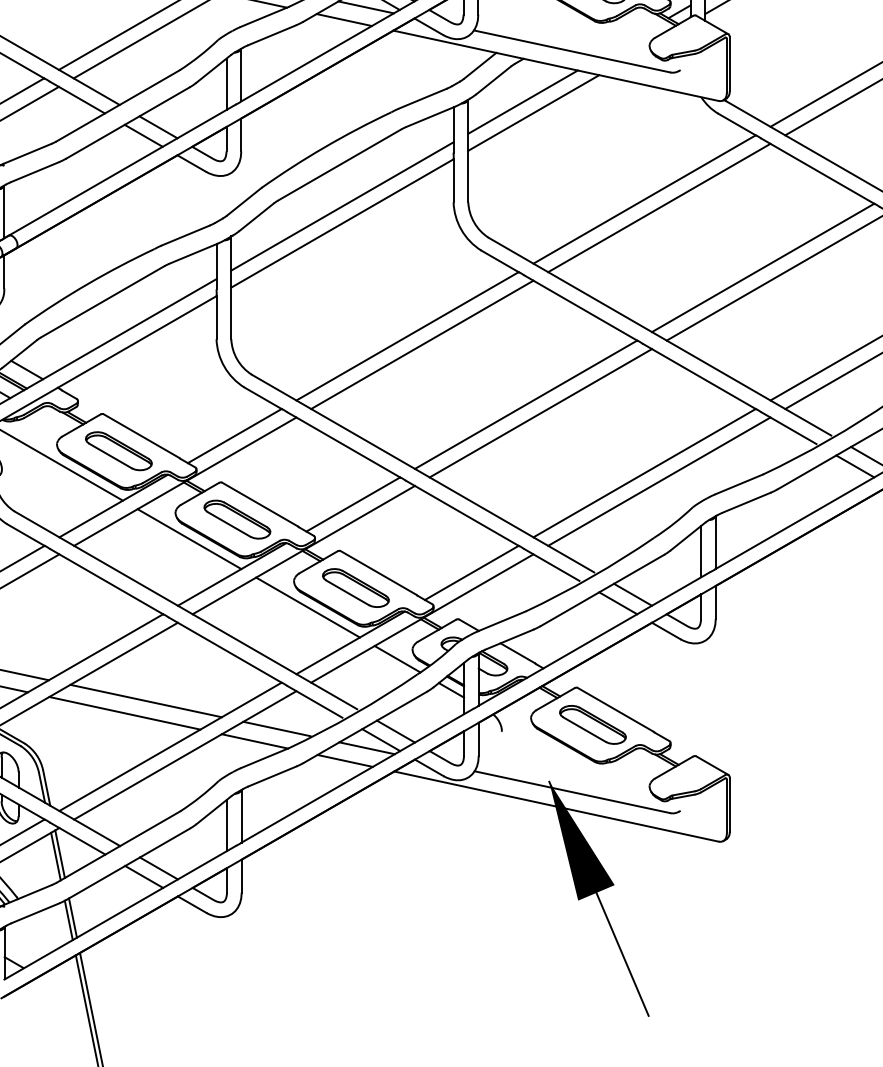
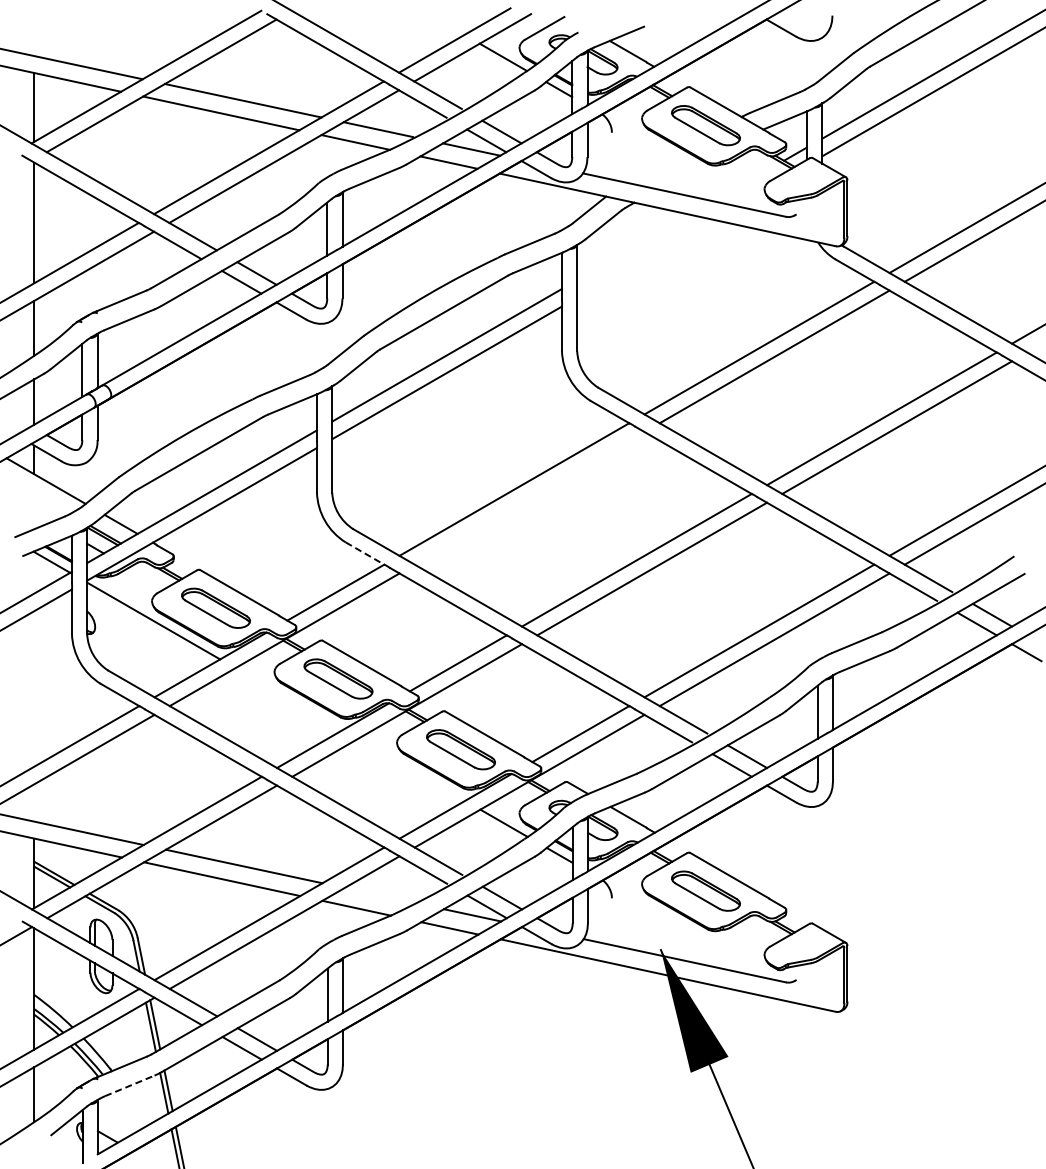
line: (522, 102) -> (633, 247), removed
line: (533, 112) -> (644, 258), removed
line: (422, 344) -> (529, 498), removed
line: (263, 398) -> (365, 553), solid -> dashed
line: (189, 539) -> (288, 699), removed
line: (308, 607) -> (411, 769), removed
line: (277, 729) -> (379, 895), removed
line: (35, 912) -> (129, 1085), solid -> dashed

